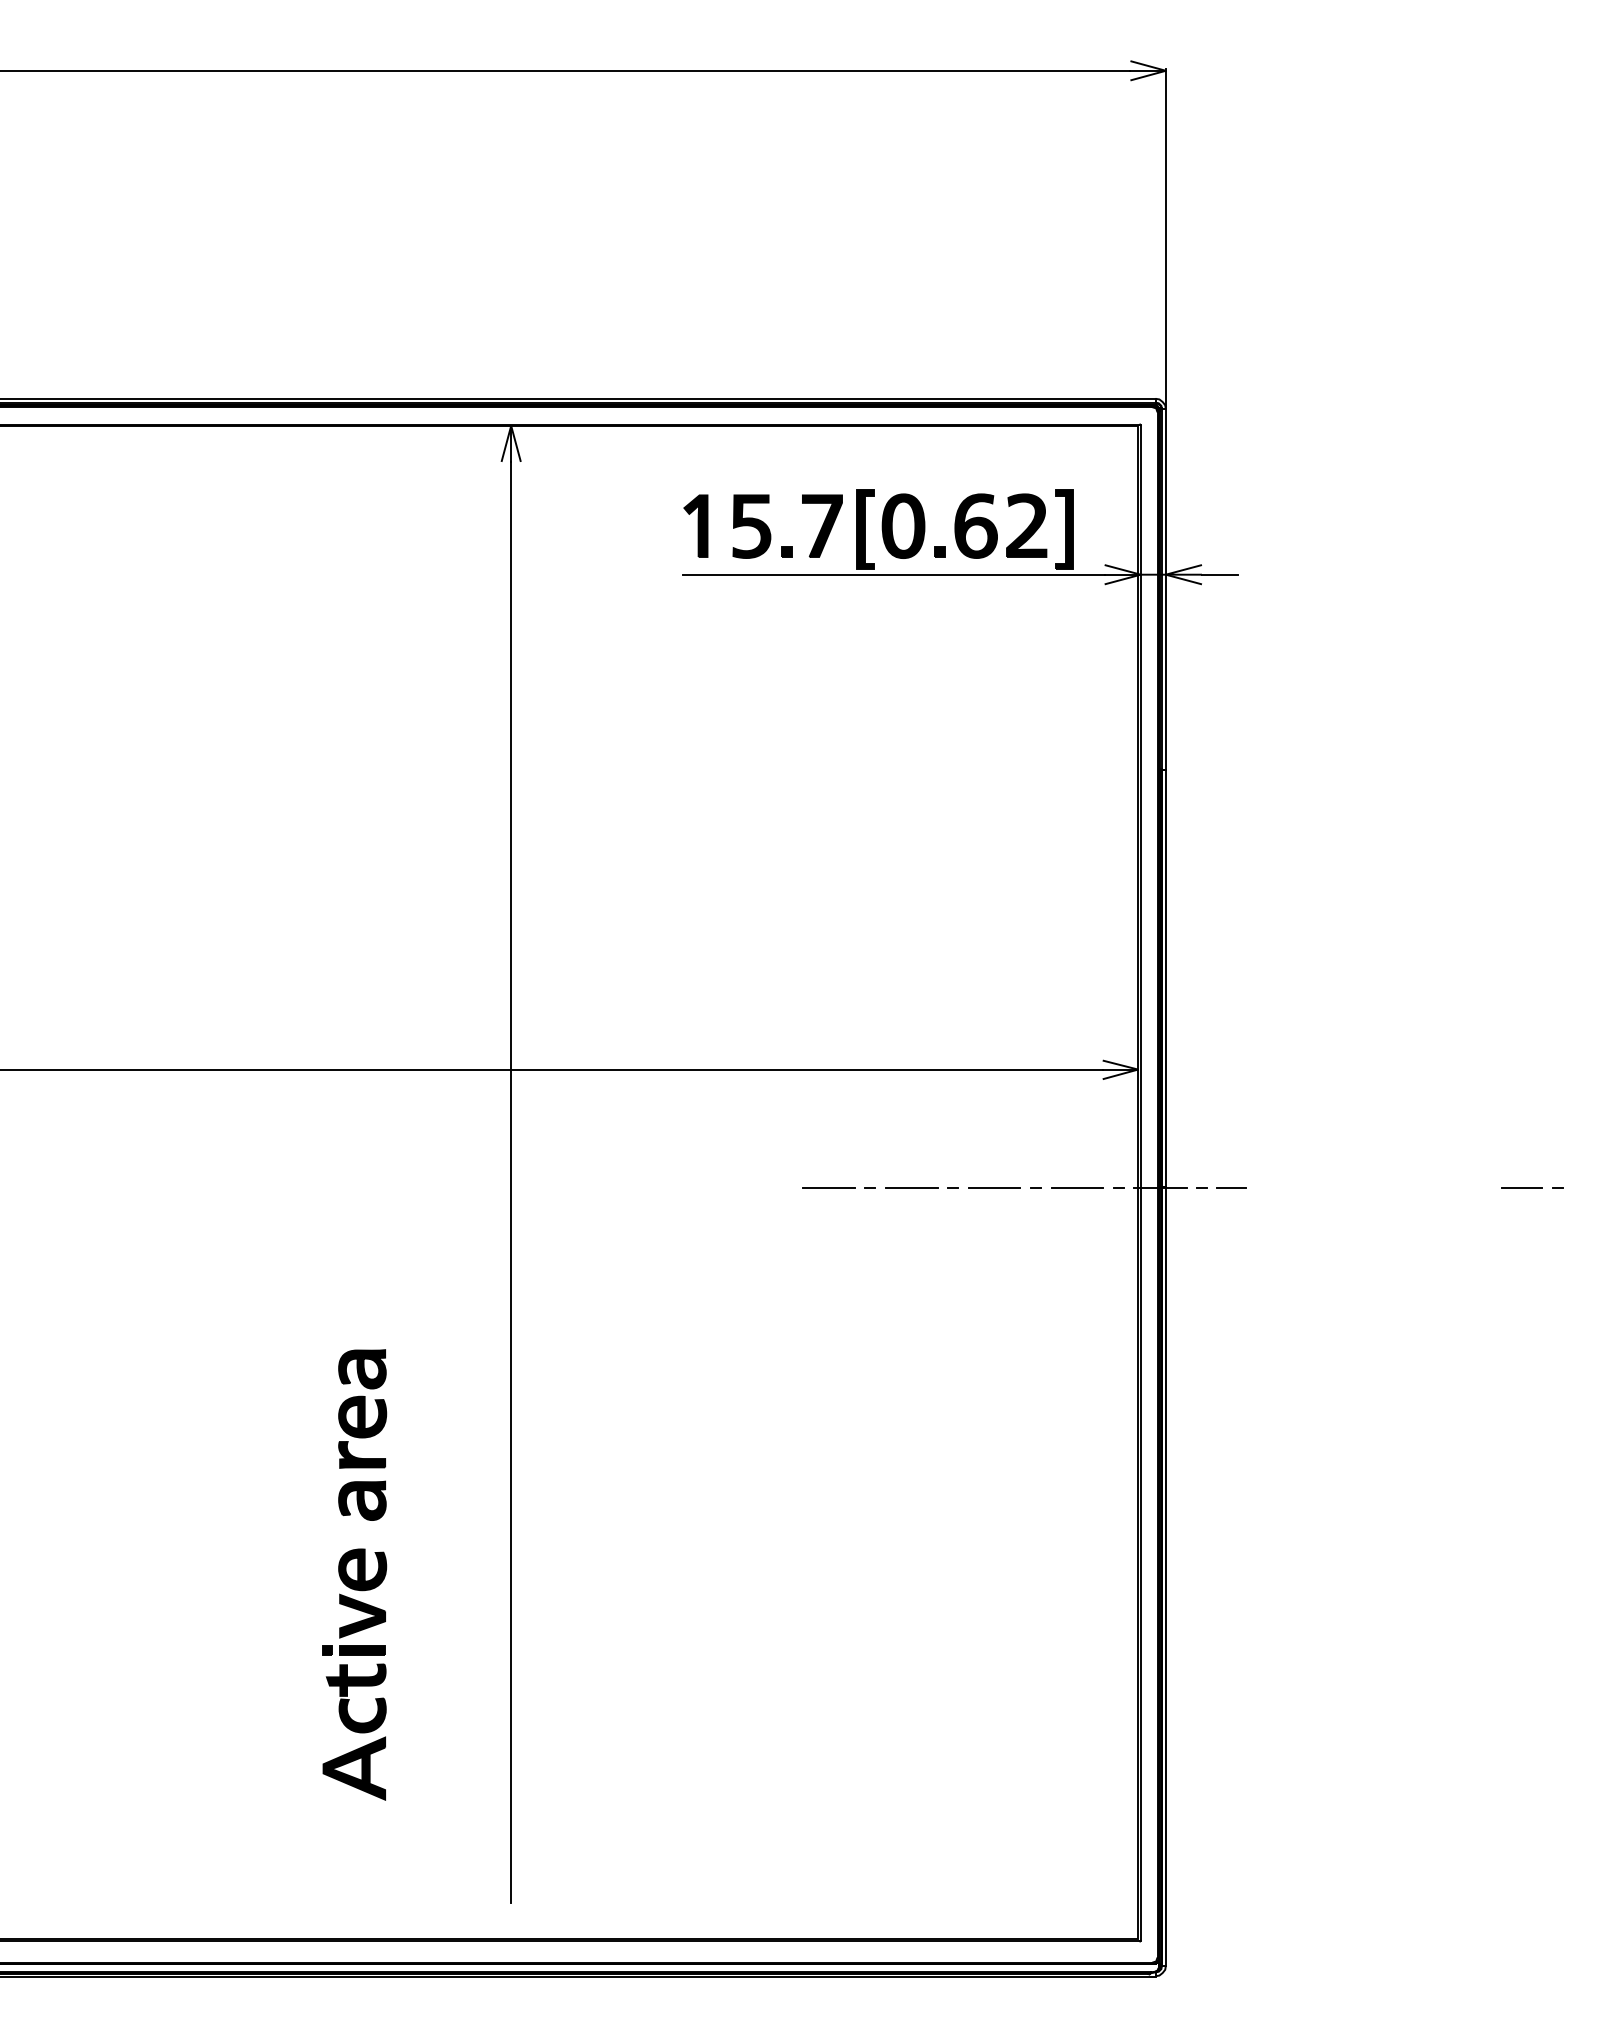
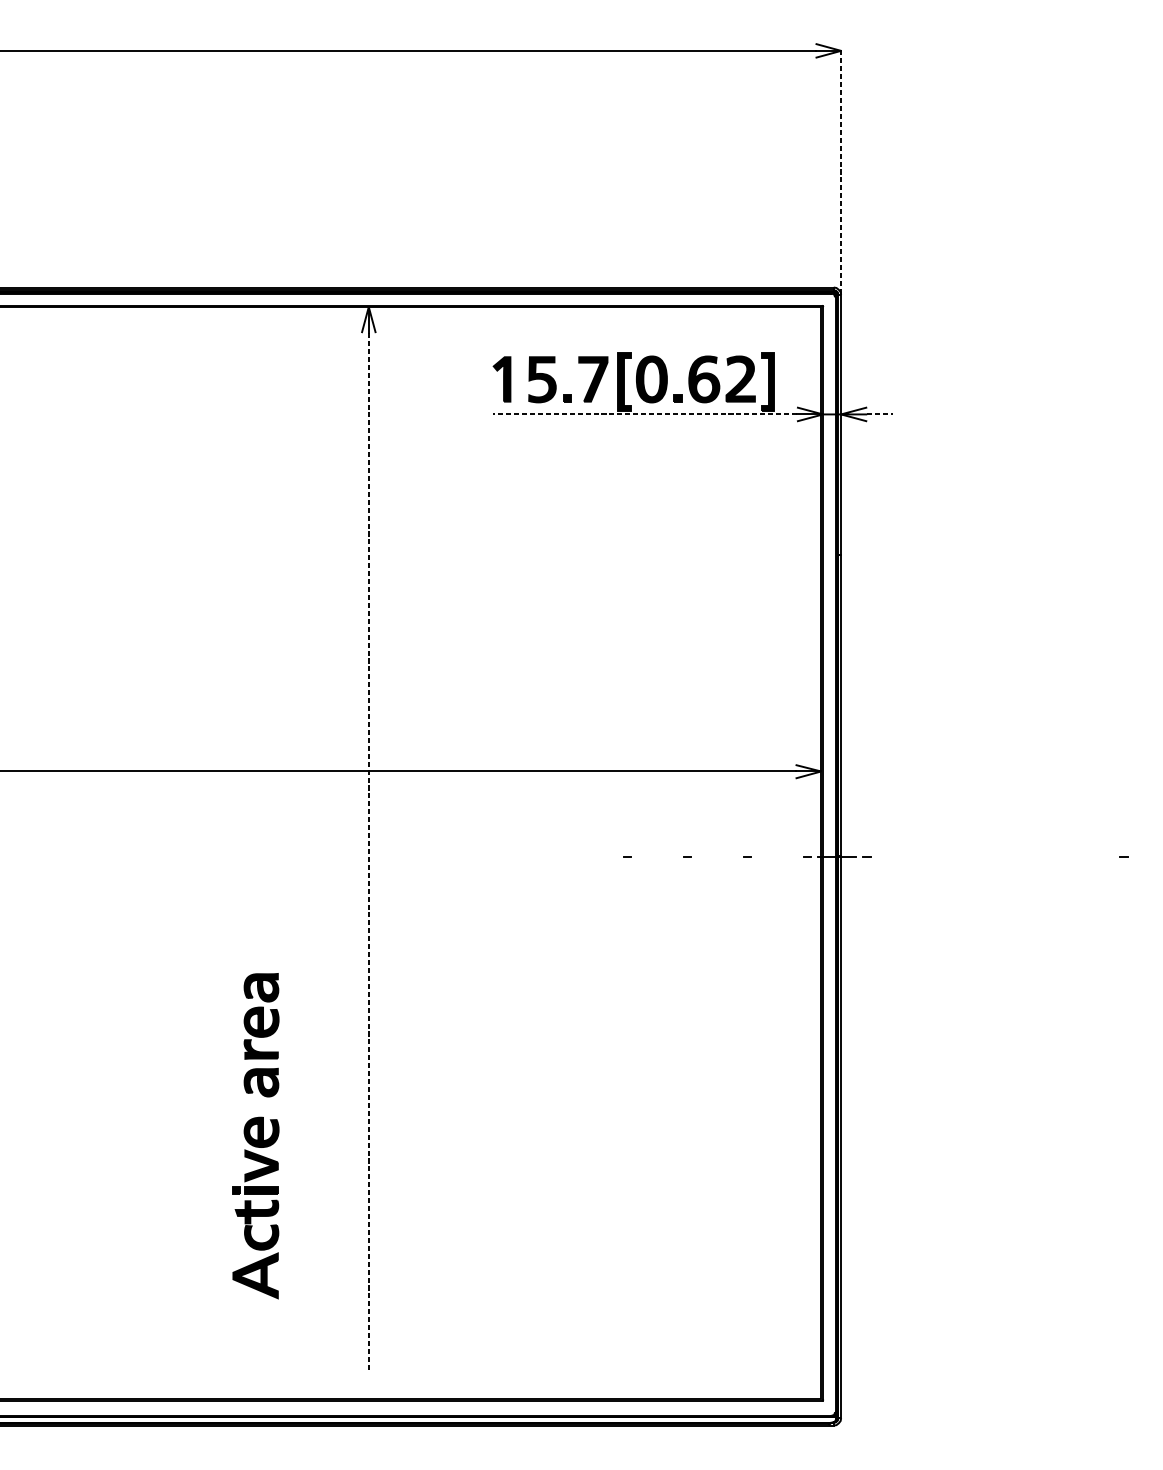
line: (1165, 237) -> (840, 171), solid -> dashed
line: (893, 574) -> (644, 414), solid -> dashed
line: (1220, 574) -> (880, 414), solid -> dashed
line: (511, 1182) -> (369, 852), solid -> dashed
line: (828, 1187) -> (597, 856), removed
line: (911, 1187) -> (657, 856), removed
line: (994, 1187) -> (717, 856), removed
line: (1077, 1187) -> (777, 856), removed
line: (1231, 1187) -> (888, 856), removed
line: (1521, 1187) -> (1097, 856), removed

